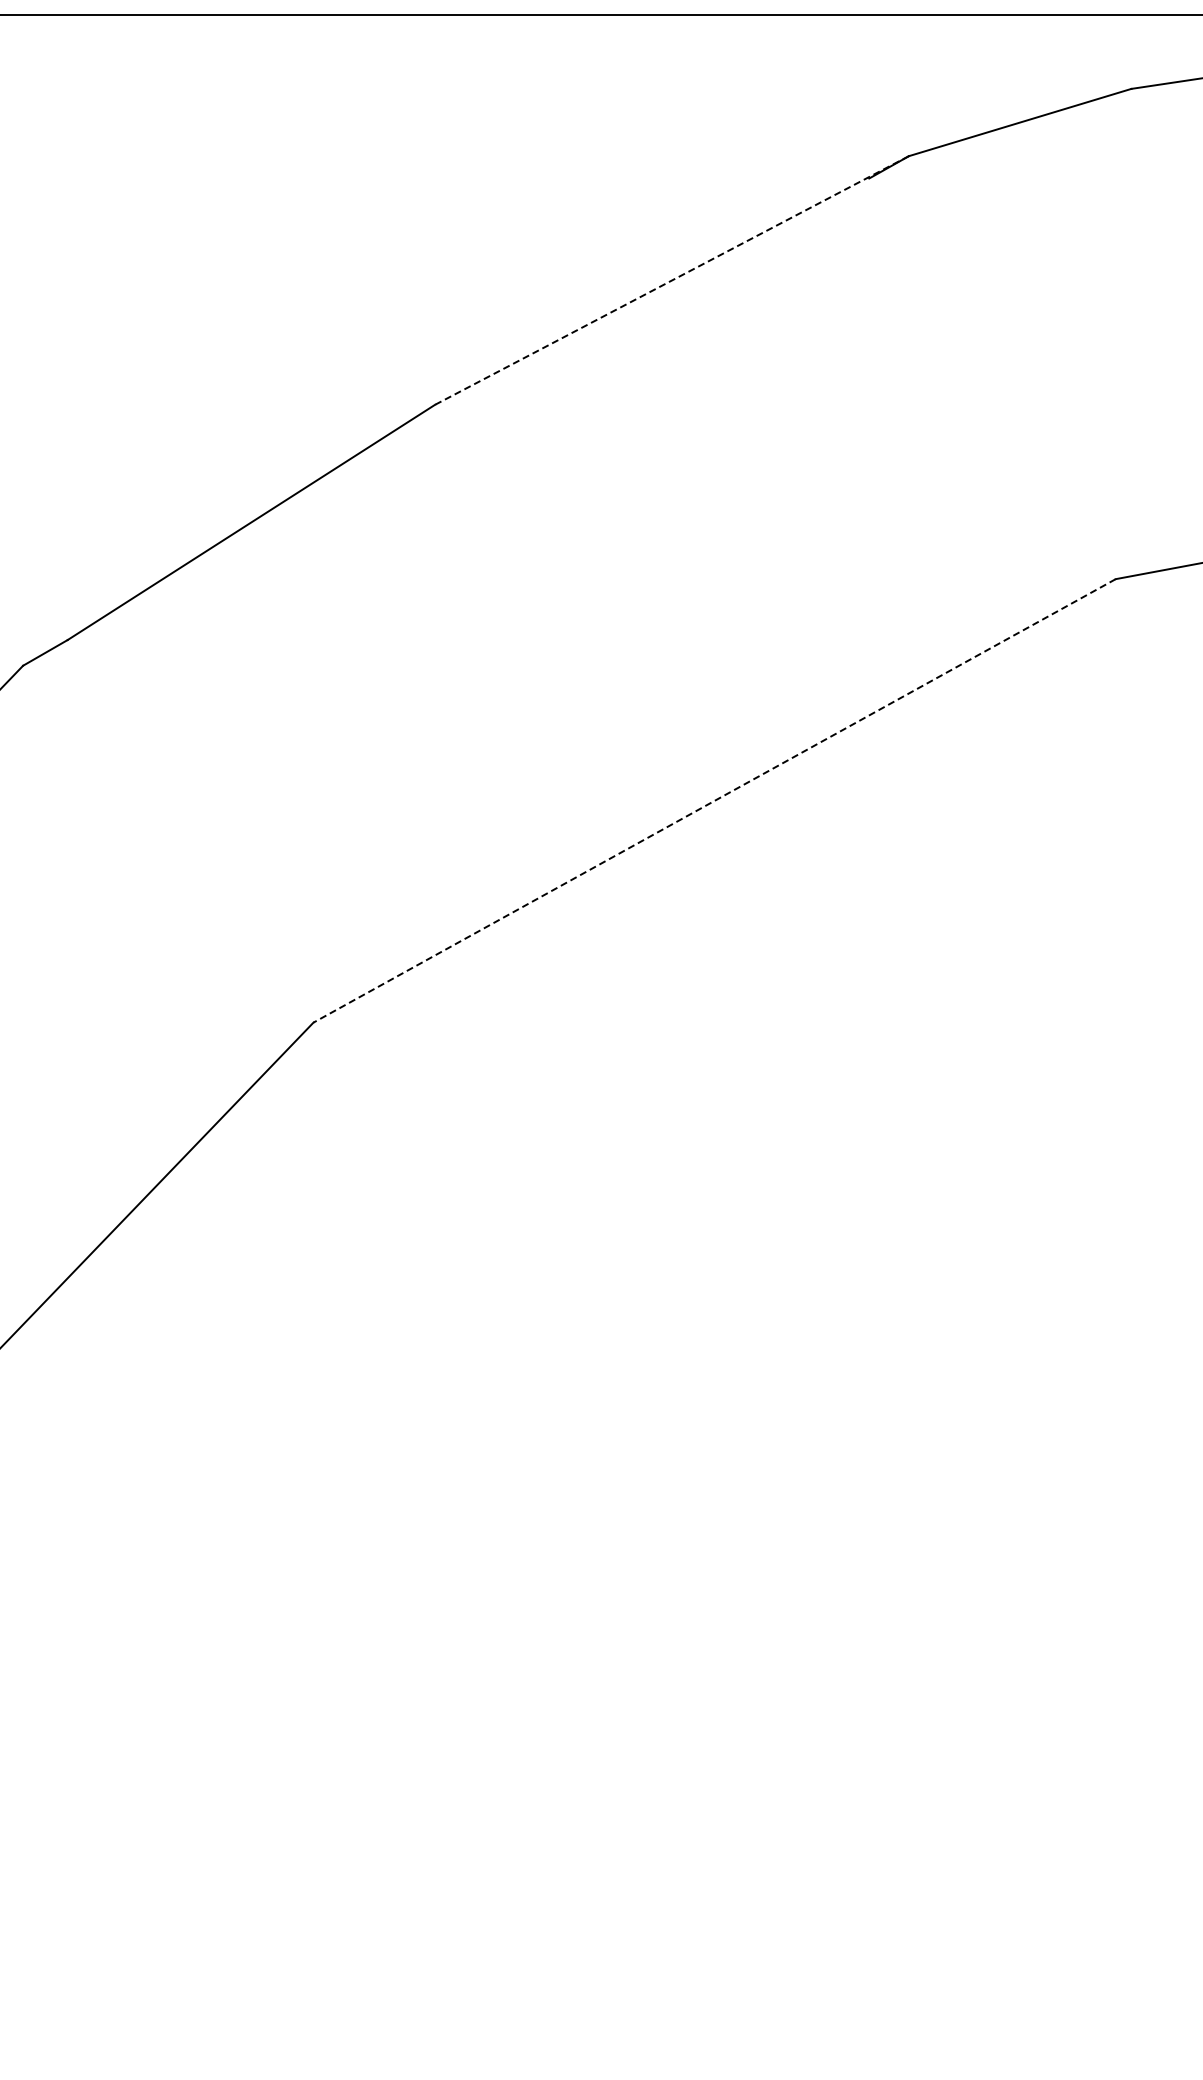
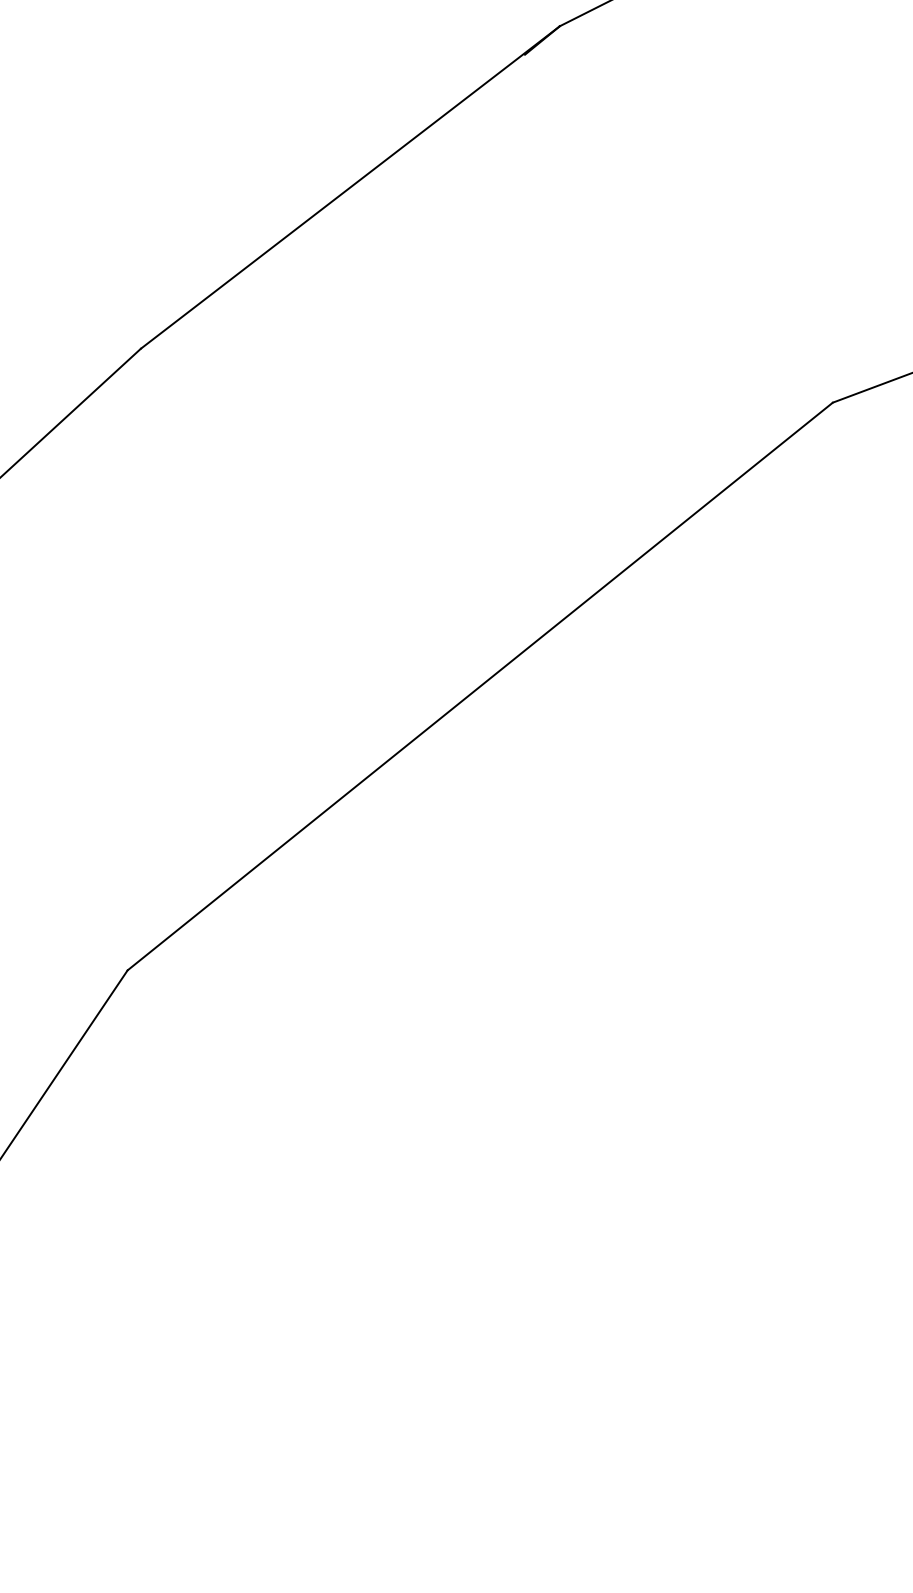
line: (672, 280) -> (350, 187), dashed -> solid
line: (714, 801) -> (480, 687), dashed -> solid

